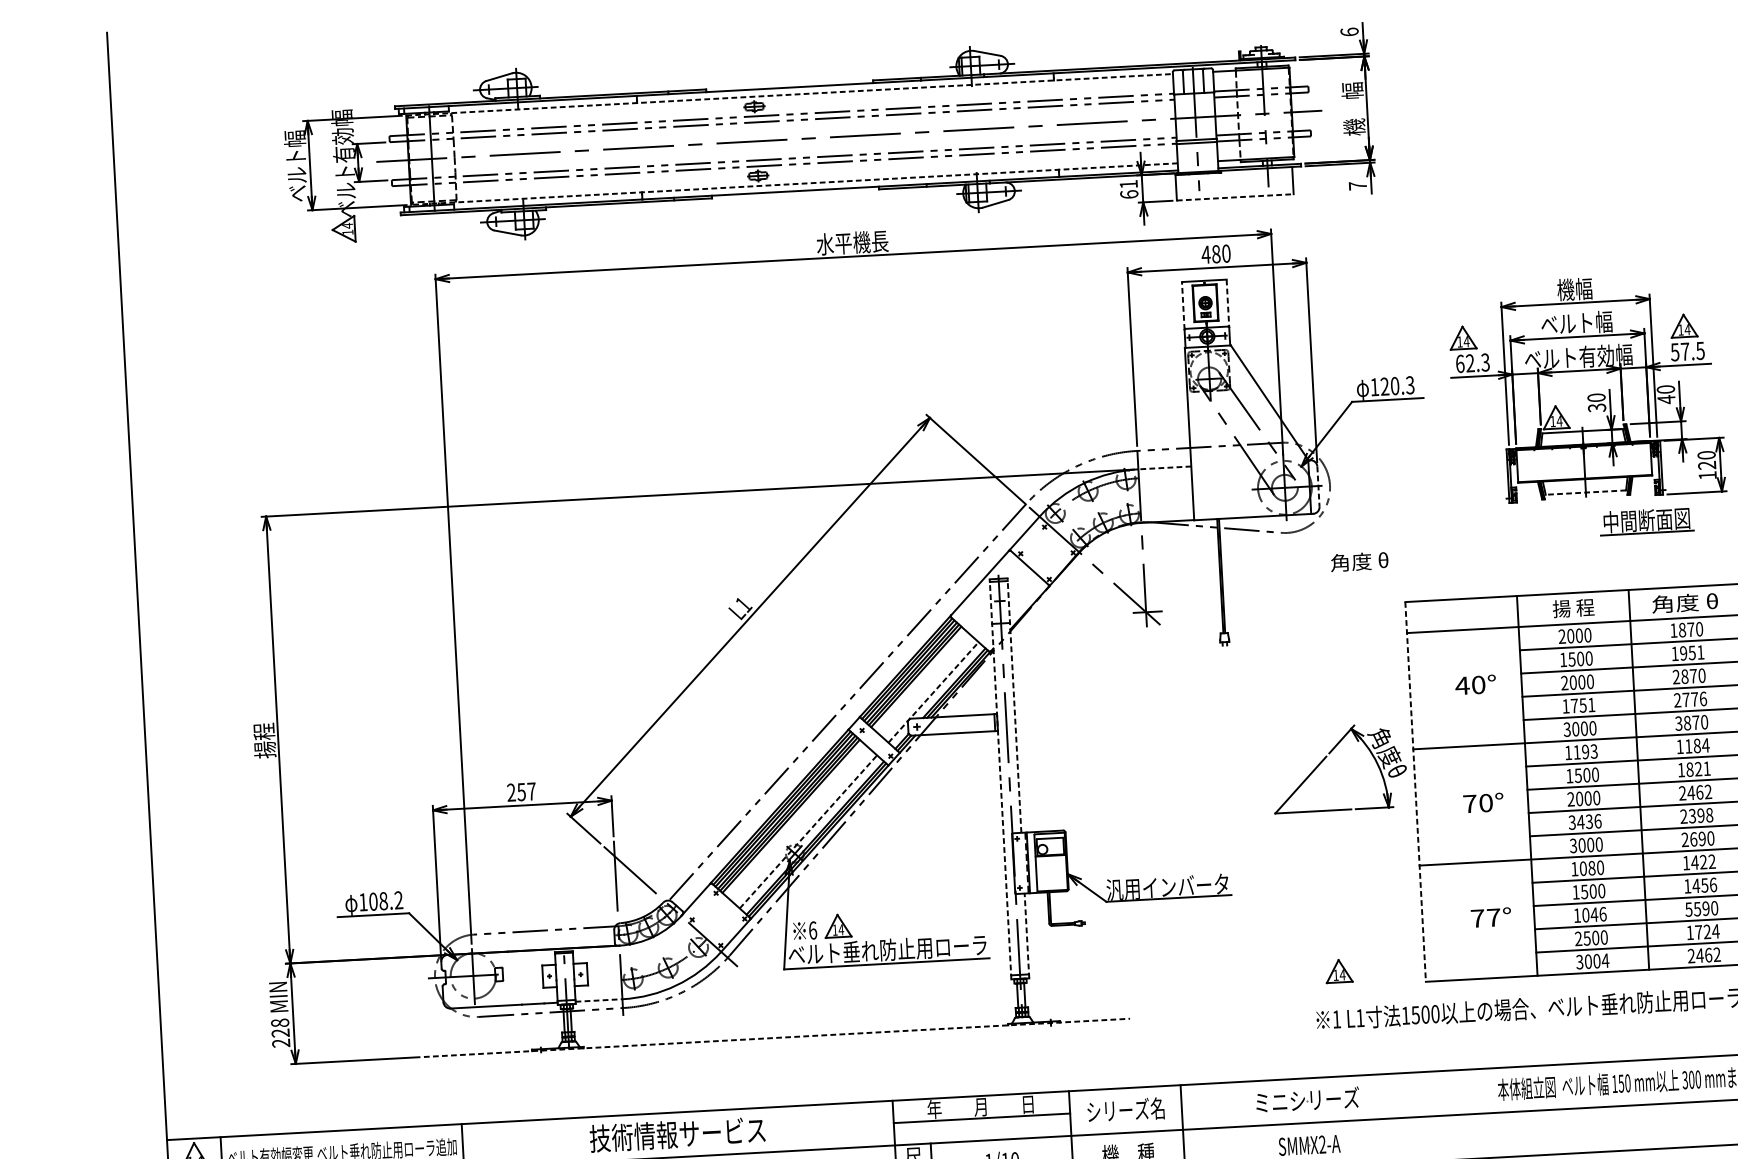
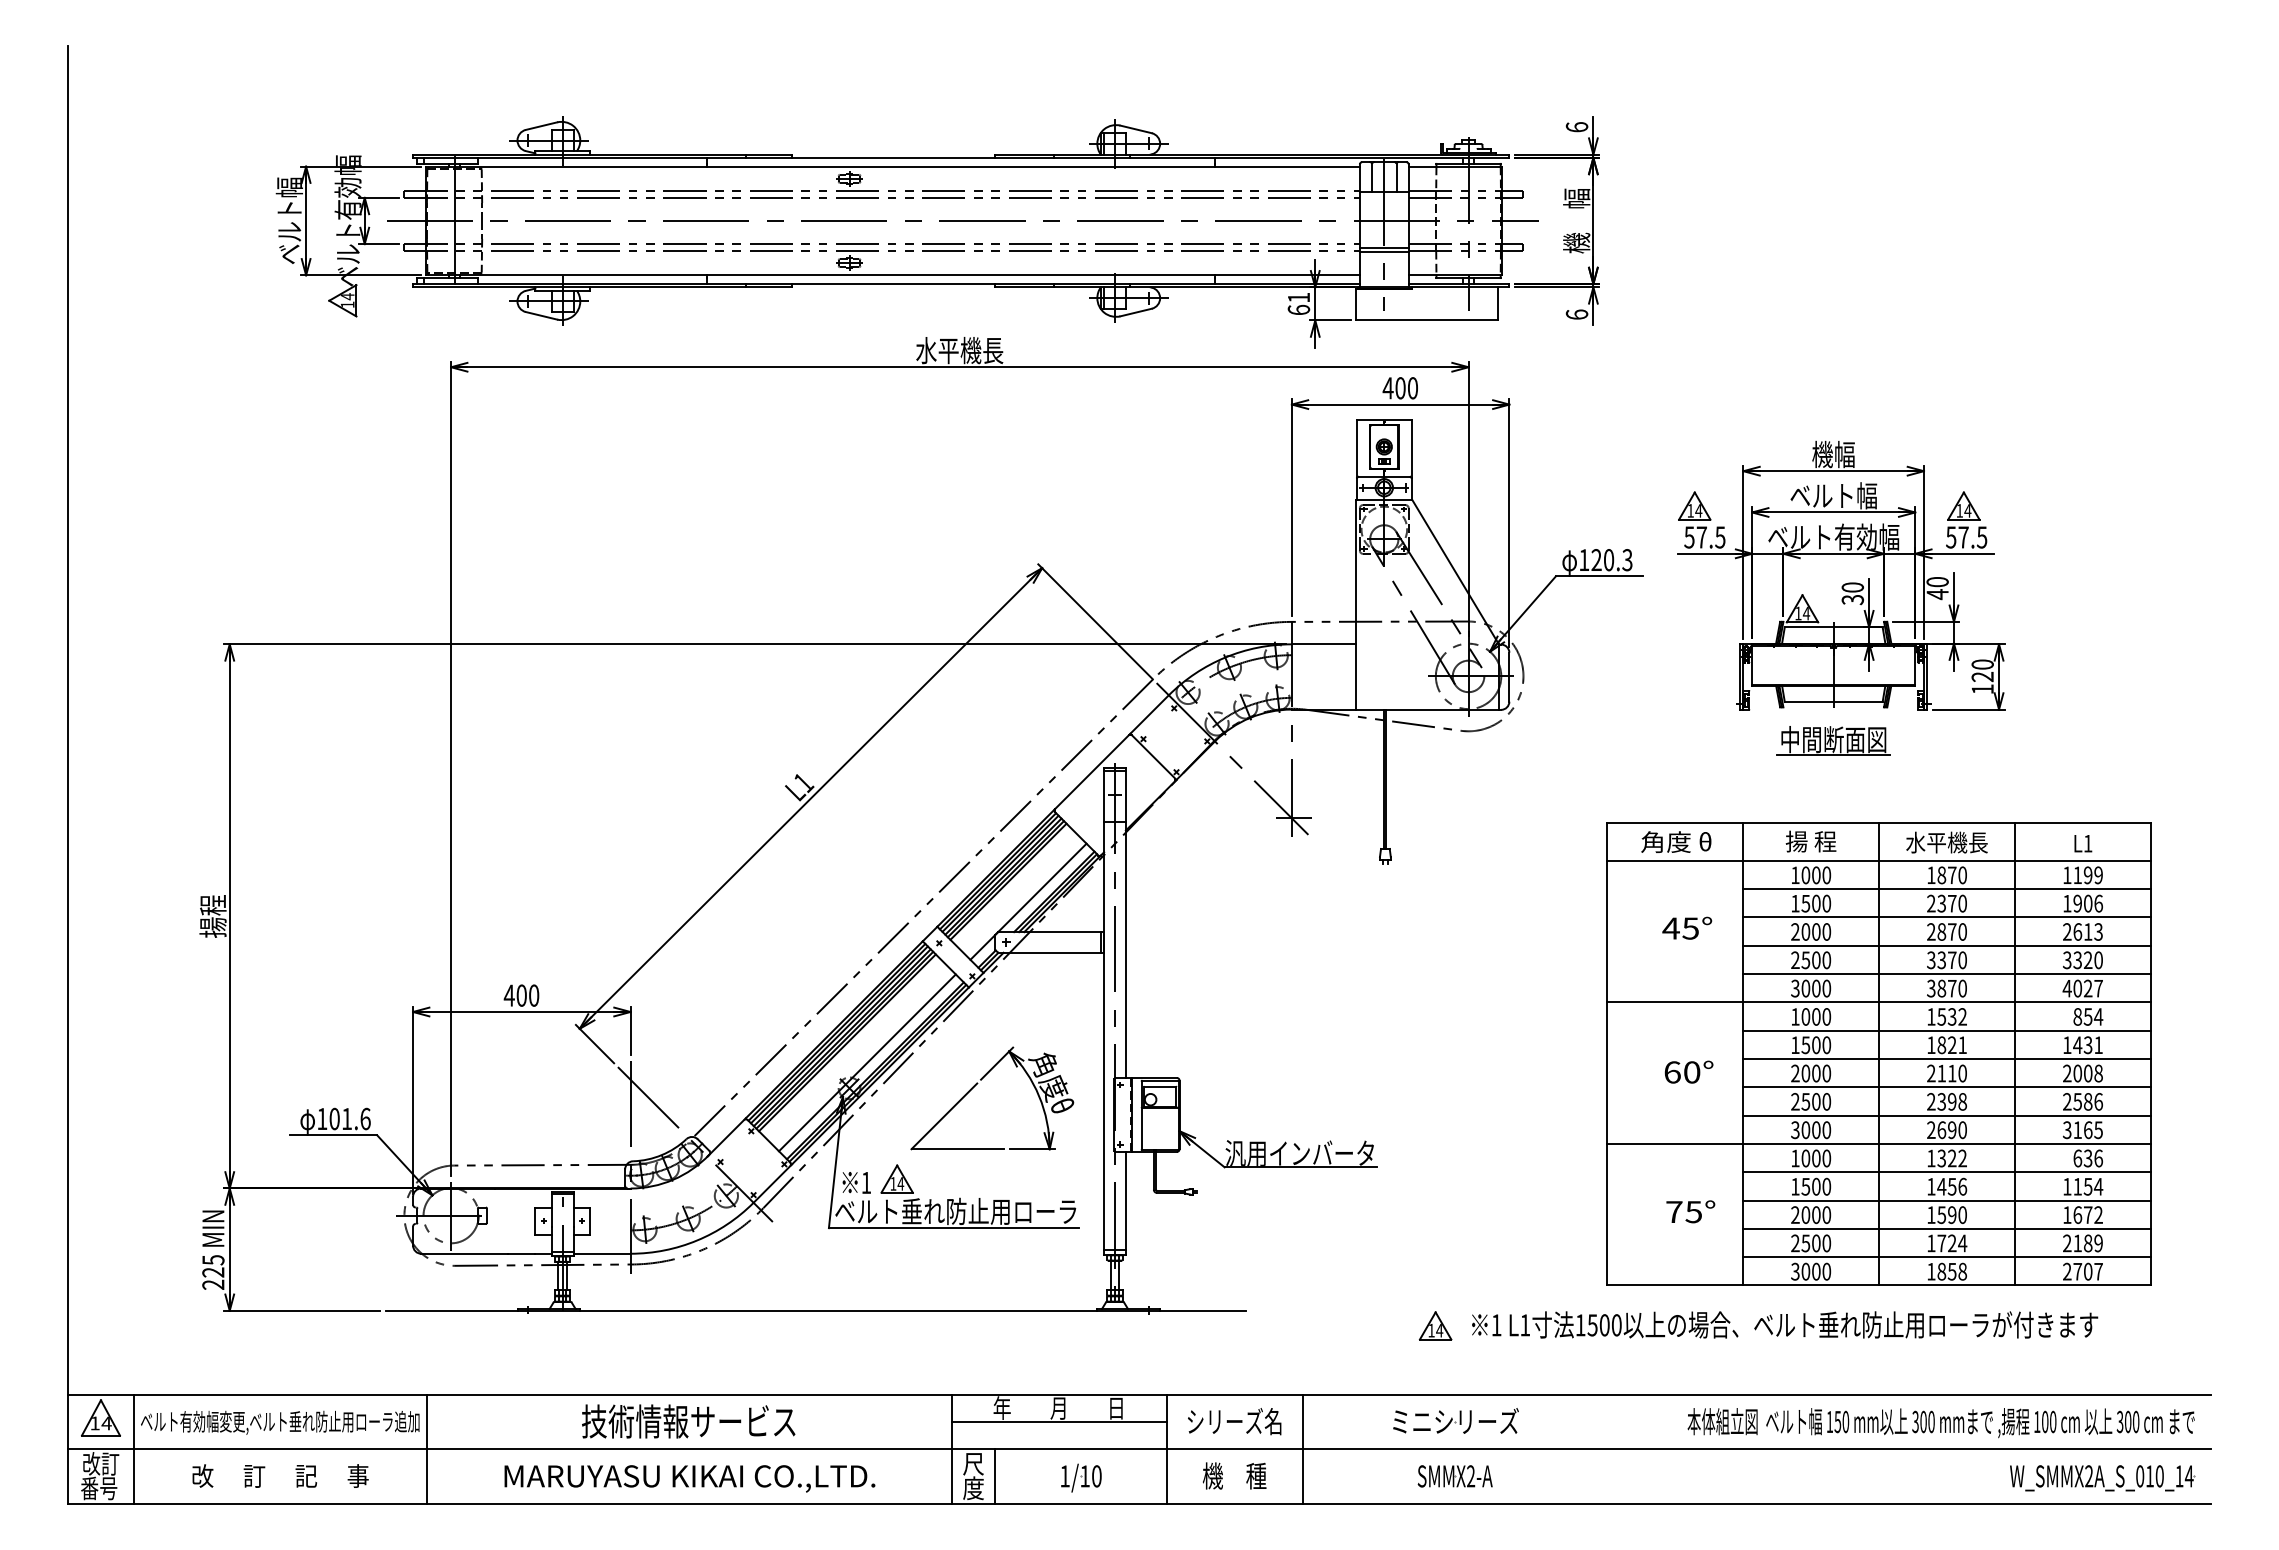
line: (789, 94) -> (893, 166), dashed -> solid
line: (794, 184) -> (893, 275), dashed -> solid
text: (1357, 185) -> (1576, 314), 7 -> 6
line: (1235, 197) -> (1427, 320), dashed -> solid
text: (1216, 254) -> (1400, 388), 480 -> 400
line: (1227, 304) -> (1411, 449), dashed -> solid
line: (1183, 305) -> (1357, 448), dashed -> solid
text: (1472, 363) -> (1704, 537), 62.3 -> 57.5
line: (1164, 468) -> (1323, 644), dashed -> solid
line: (1318, 486) -> (1509, 677), dashed -> solid
line: (1585, 492) -> (1833, 701), dashed -> solid
part: (1646, 521) -> (1833, 740), moved
text: (1359, 561) -> (1676, 841), moved
text: (1684, 602) -> (1946, 842), 角度 θ -> 水平機長
text: (1562, 635) -> (1795, 874), 2000 -> 1000
text: (1687, 653) -> (1946, 903), 1951 -> 2370
text: (1478, 684) -> (1690, 928), 40° -> 45°
line: (933, 692) -> (1028, 901), dashed -> solid
text: (1690, 699) -> (1947, 960), 2776 -> 3370
text: (1579, 705) -> (1811, 960), 1751 -> 2500
line: (1014, 706) -> (1125, 923), dashed -> solid
text: (1697, 745) -> (1952, 1016), 1184 -> 1532
text: (1585, 751) -> (1816, 1016), 1193 -> 1000
part: (1327, 756) -> (978, 1083), moved
line: (1000, 779) -> (1104, 1011), dashed -> solid
text: (521, 791) -> (521, 995), 257 -> 400
line: (1415, 792) -> (1607, 1054), dashed -> solid
text: (1699, 792) -> (1951, 1073), 2462 -> 2110
text: (1470, 804) -> (1672, 1072), 70° -> 60°
text: (1585, 821) -> (1811, 1101), 3436 -> 2500
line: (808, 831) -> (867, 1062), dashed -> solid
text: (1694, 862) -> (1941, 1158), 1422 -> 1322
text: (1592, 868) -> (1816, 1158), 1080 -> 1000
text: (391, 900) -> (356, 1118), 108.2 -> 101.6
text: (1689, 909) -> (1931, 1215), 5590 -> 1590
text: (1590, 915) -> (1811, 1215), 1046 -> 2000
text: (1493, 918) -> (1693, 1212), 77° -> 75°
text: (813, 930) -> (866, 1182), 6 -> 1
line: (1026, 935) -> (1125, 1203), dashed -> solid
text: (1704, 955) -> (1947, 1271), 2462 -> 1858
text: (1605, 960) -> (1826, 1271), 3004 -> 3000
part: (1339, 970) -> (1435, 1325), moved
line: (599, 1000) -> (602, 1253), dashed -> solid
text: (280, 1023) -> (213, 1260), 228 -> 225
line: (776, 1037) -> (815, 1310), dashed -> solid

